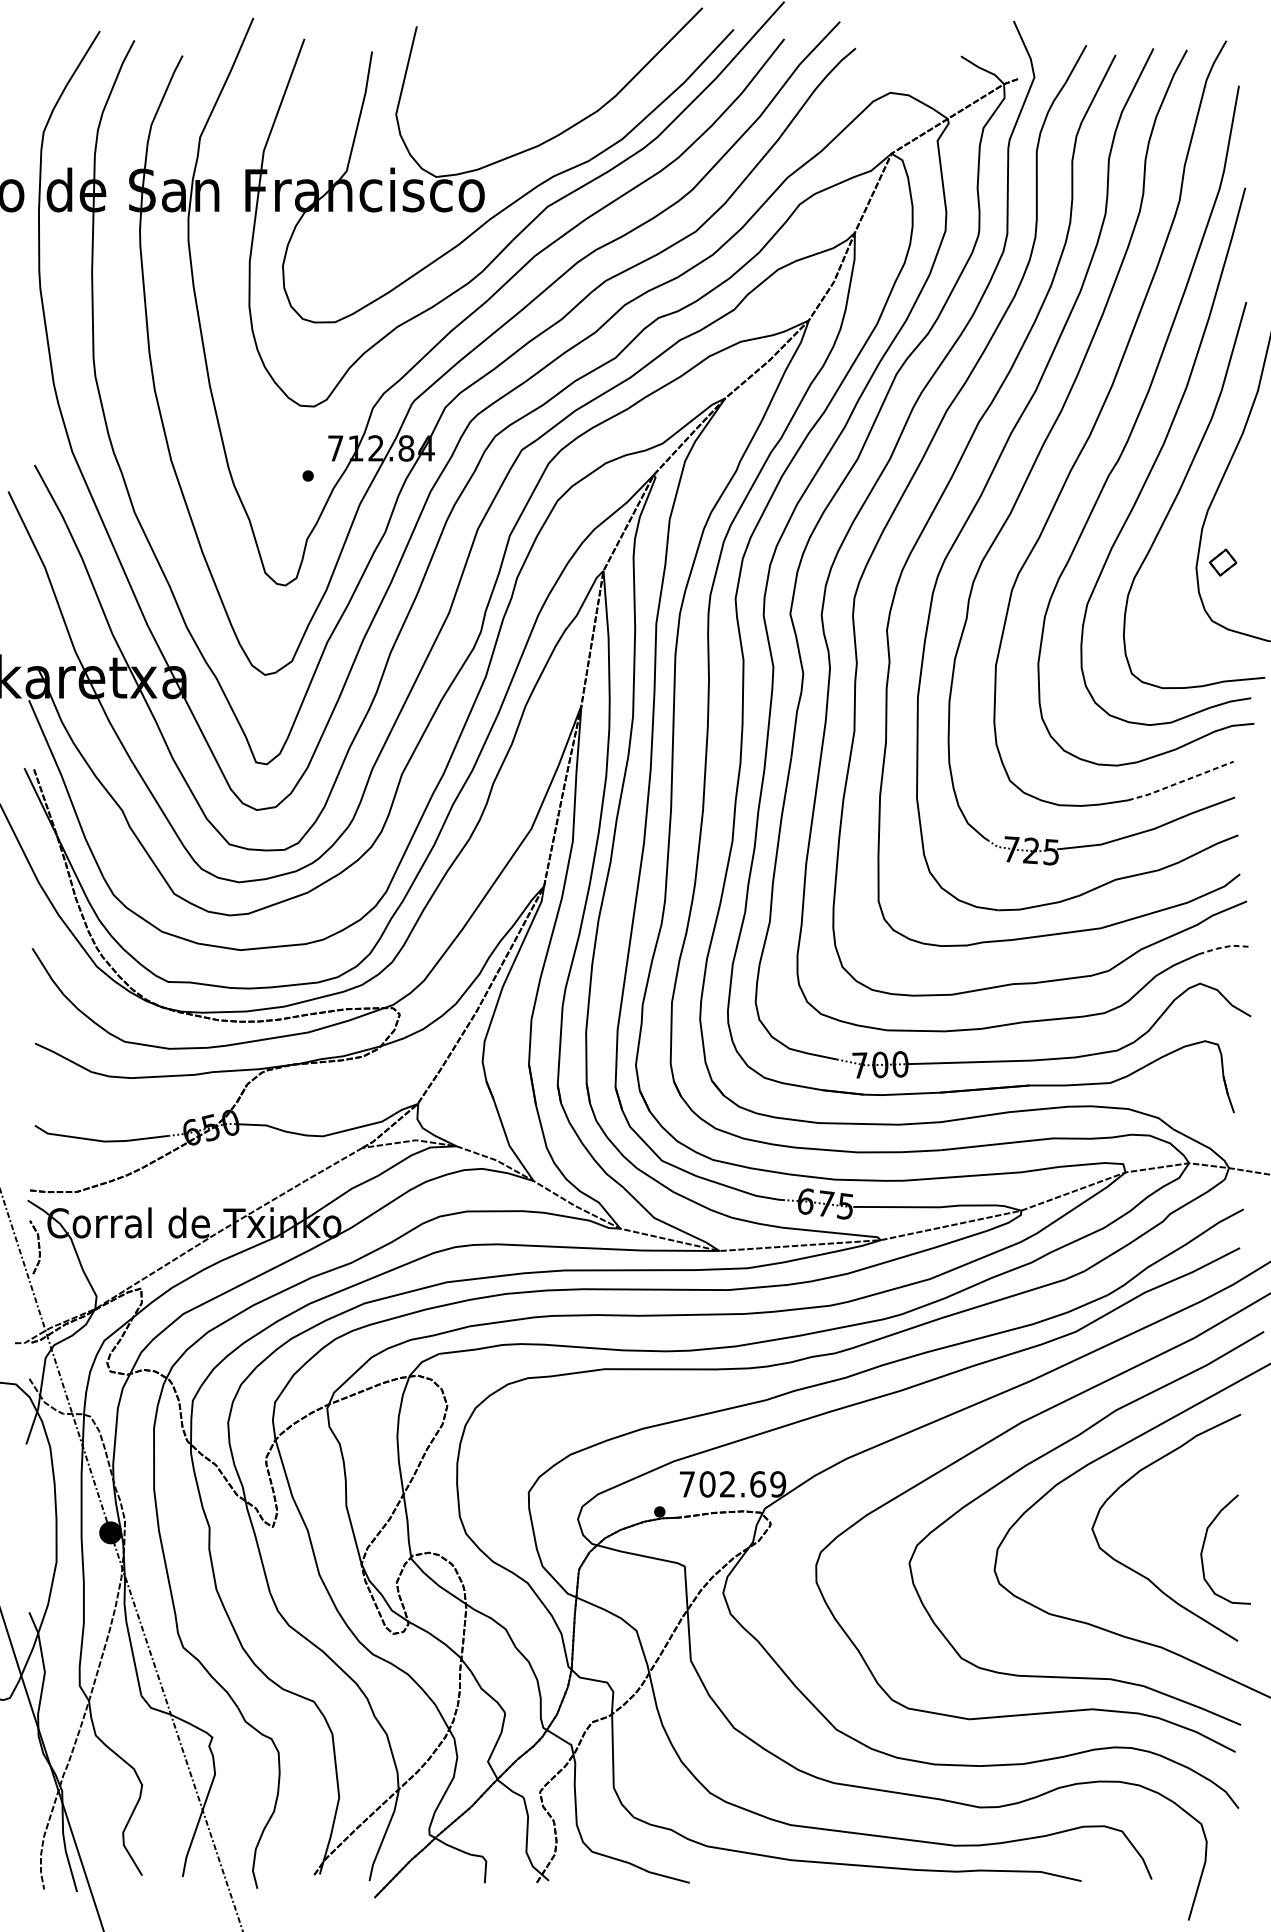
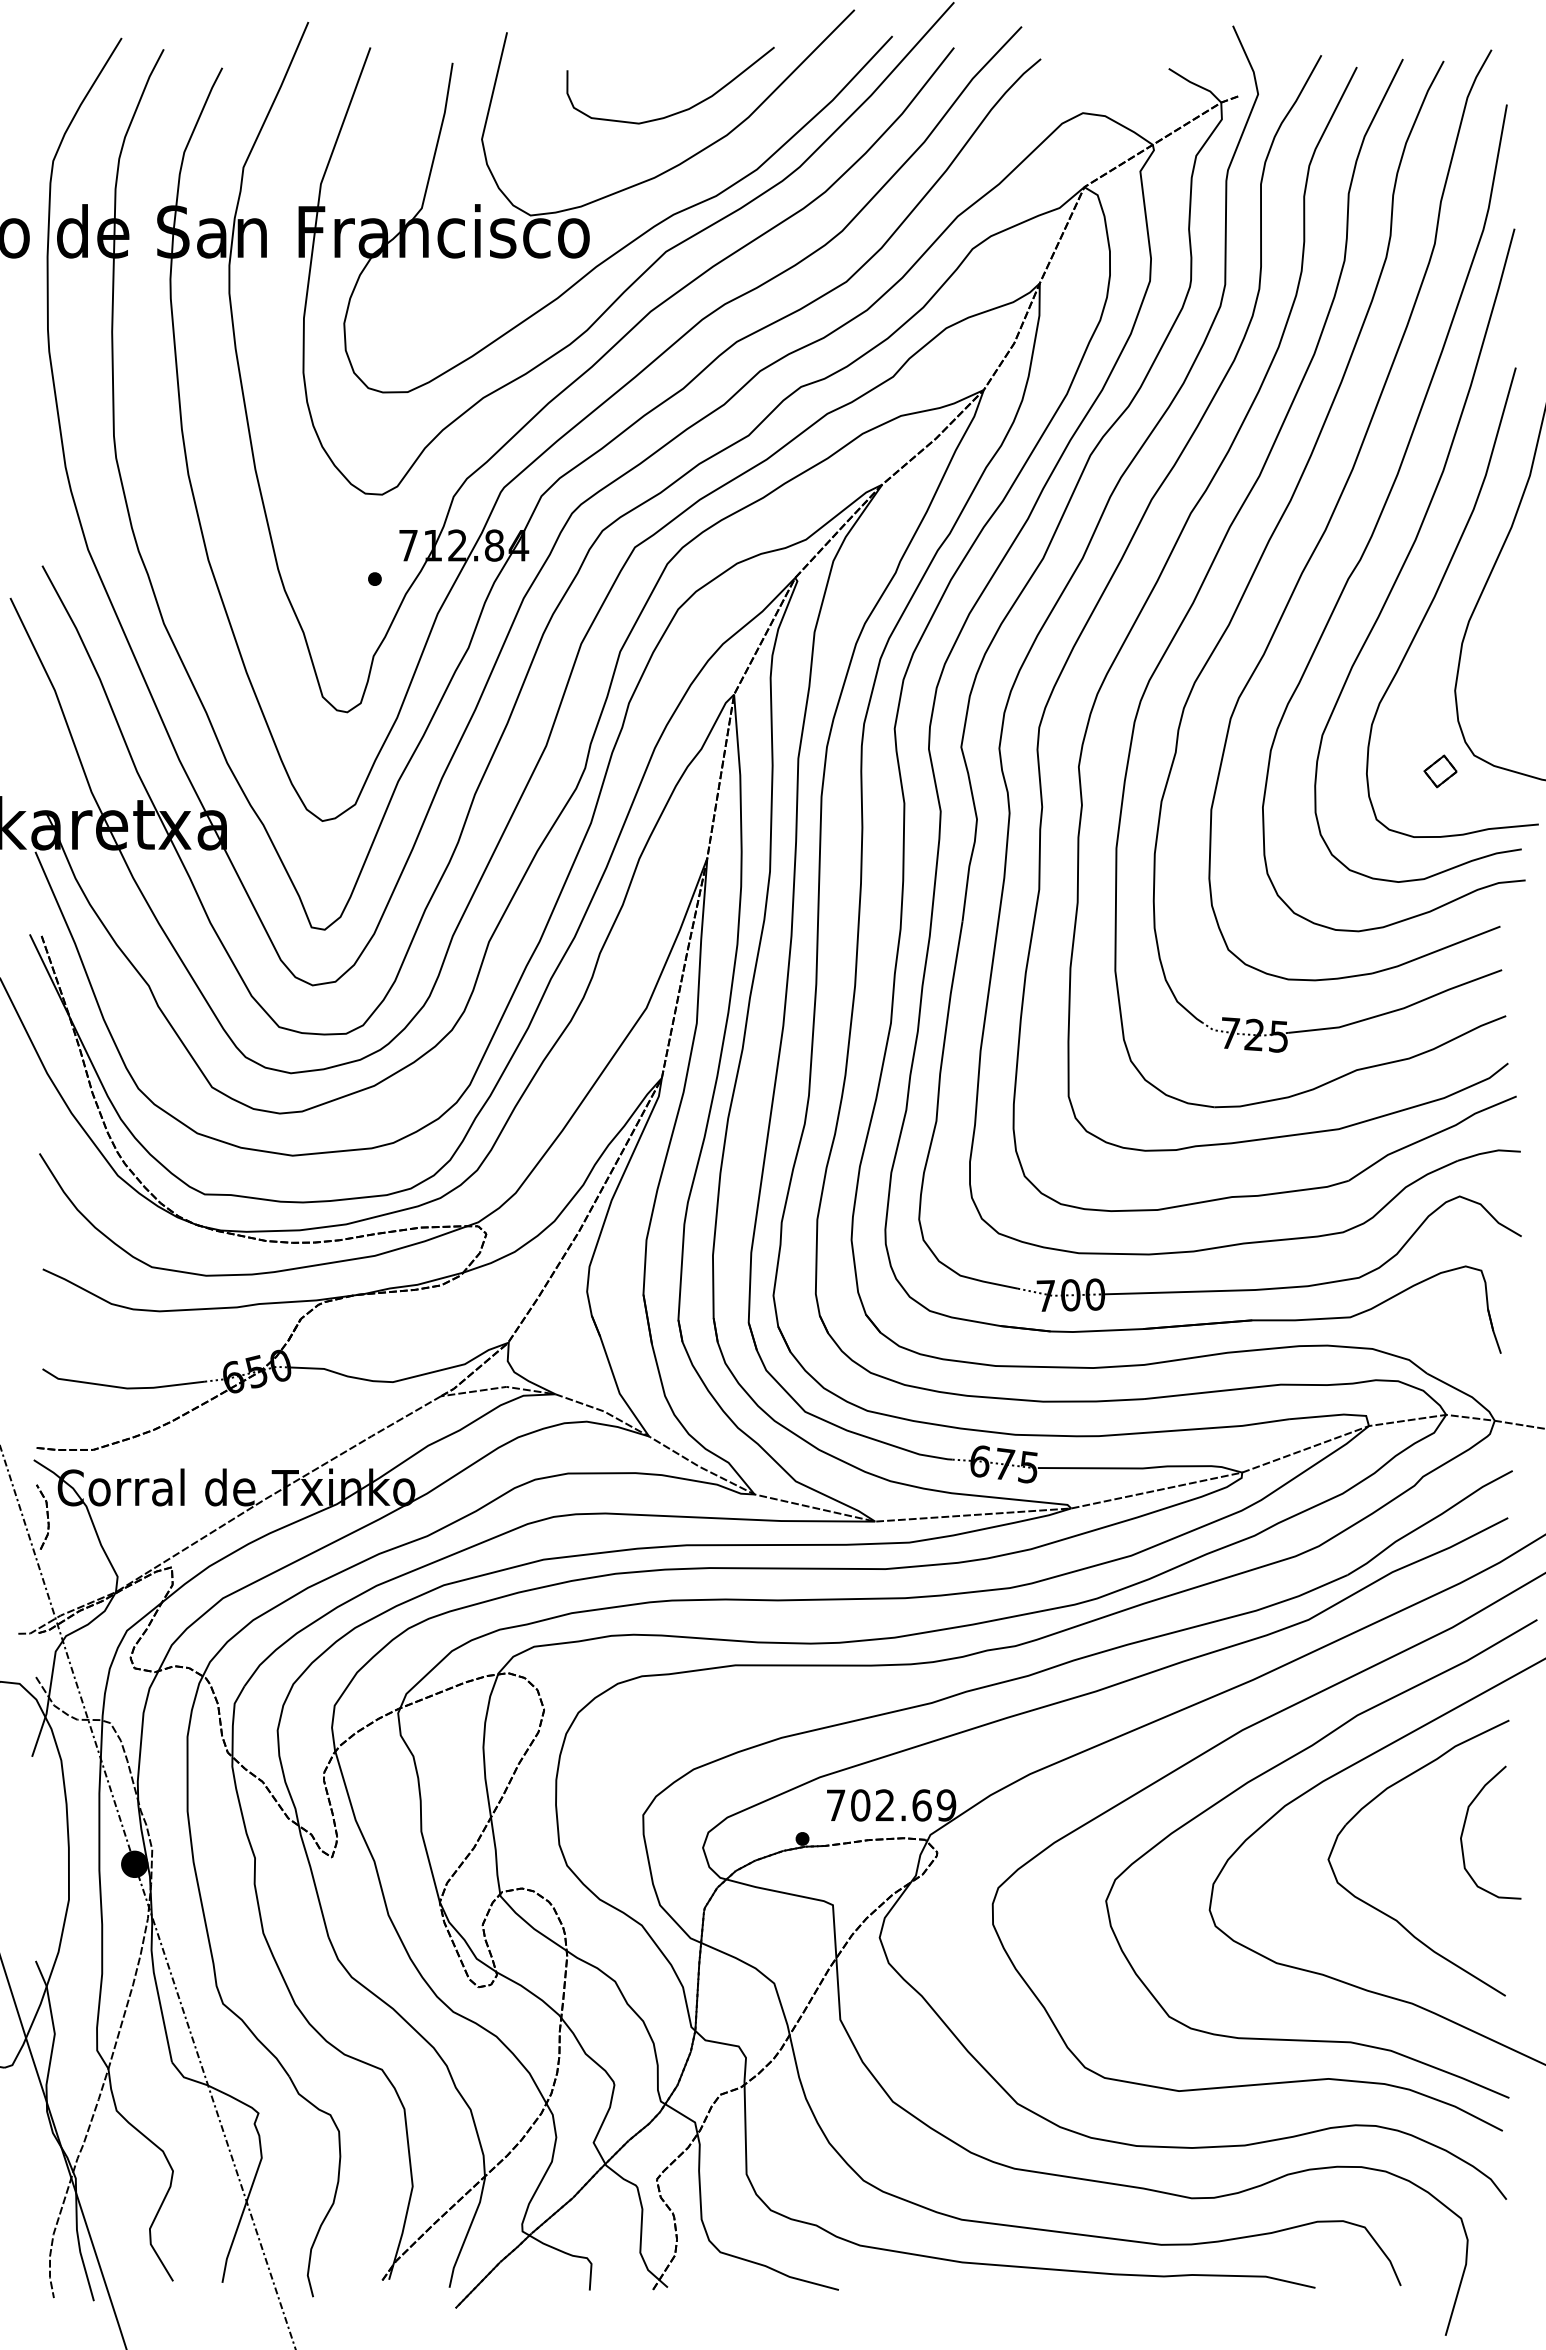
curve: (557, 91) -> (678, 111), added
part: (1223, 562) -> (1440, 771), moved
line: (1181, 782) -> (1436, 951), dashed -> solid
line: (1224, 947) -> (1489, 1152), dashed -> solid
curve: (1204, 1542) -> (1465, 1824), moved

